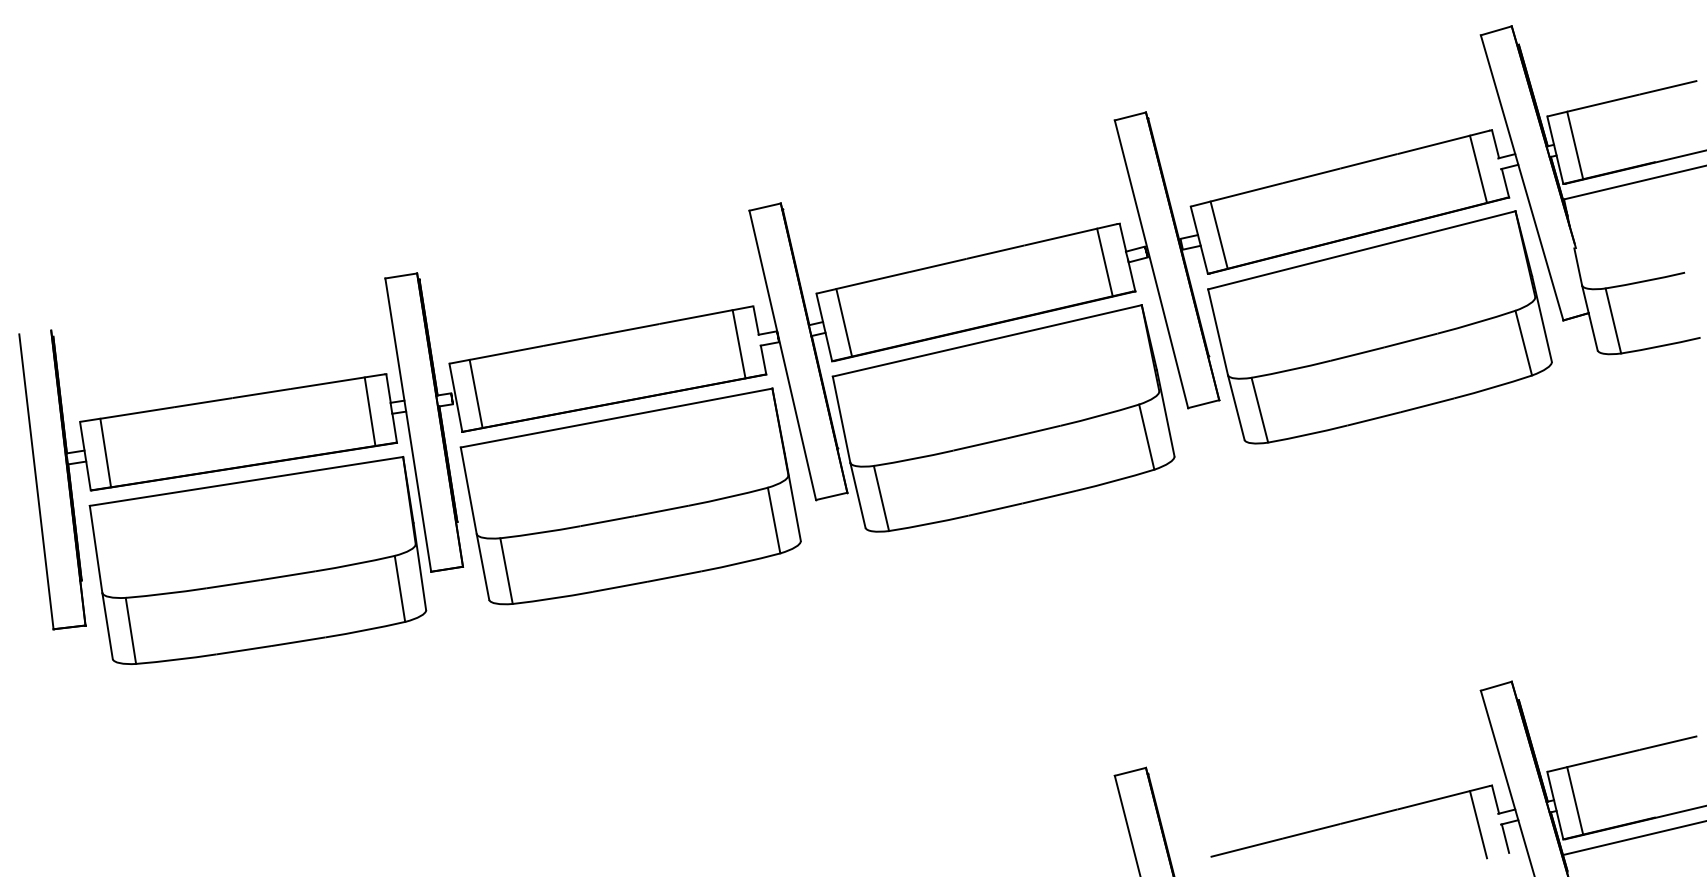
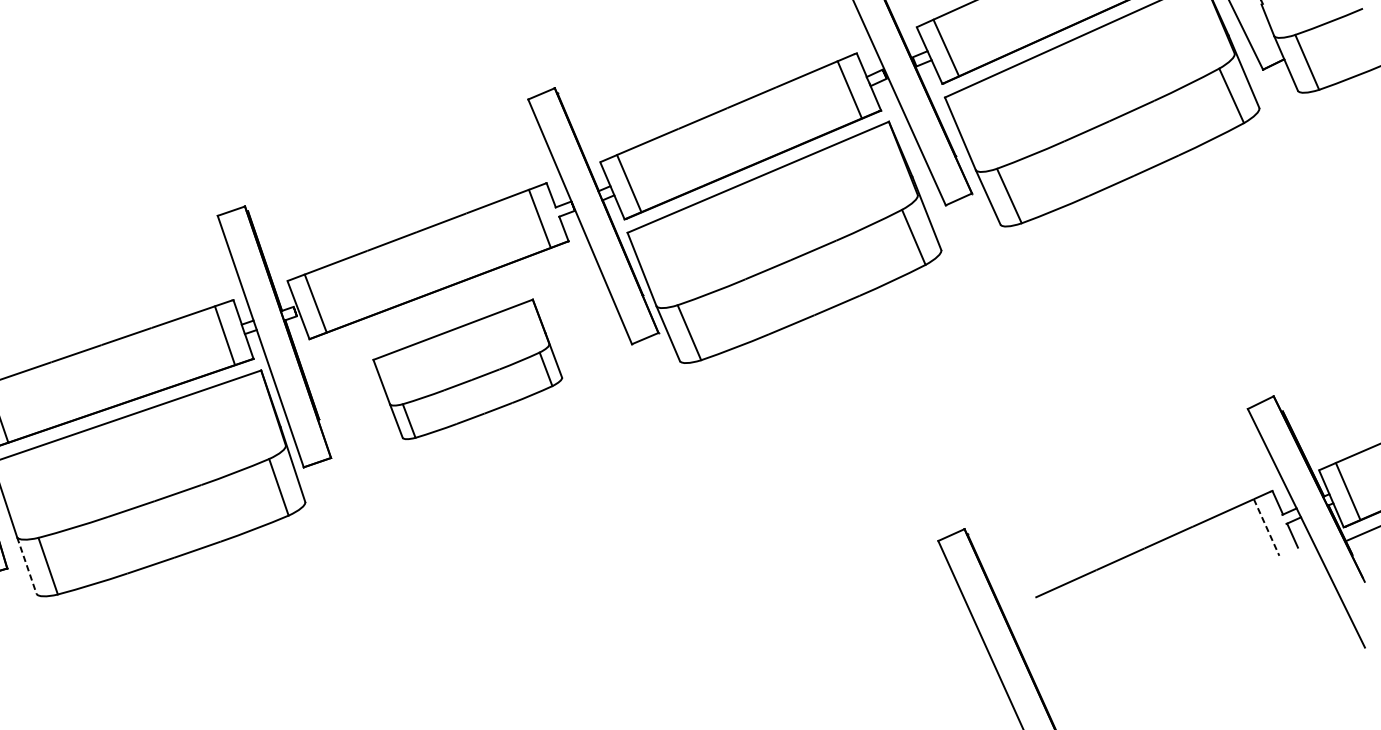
part: (630, 496) -> (467, 369), size x0.6
line: (107, 626) -> (26, 565), solid -> dashed
line: (1478, 824) -> (1266, 527), solid -> dashed

